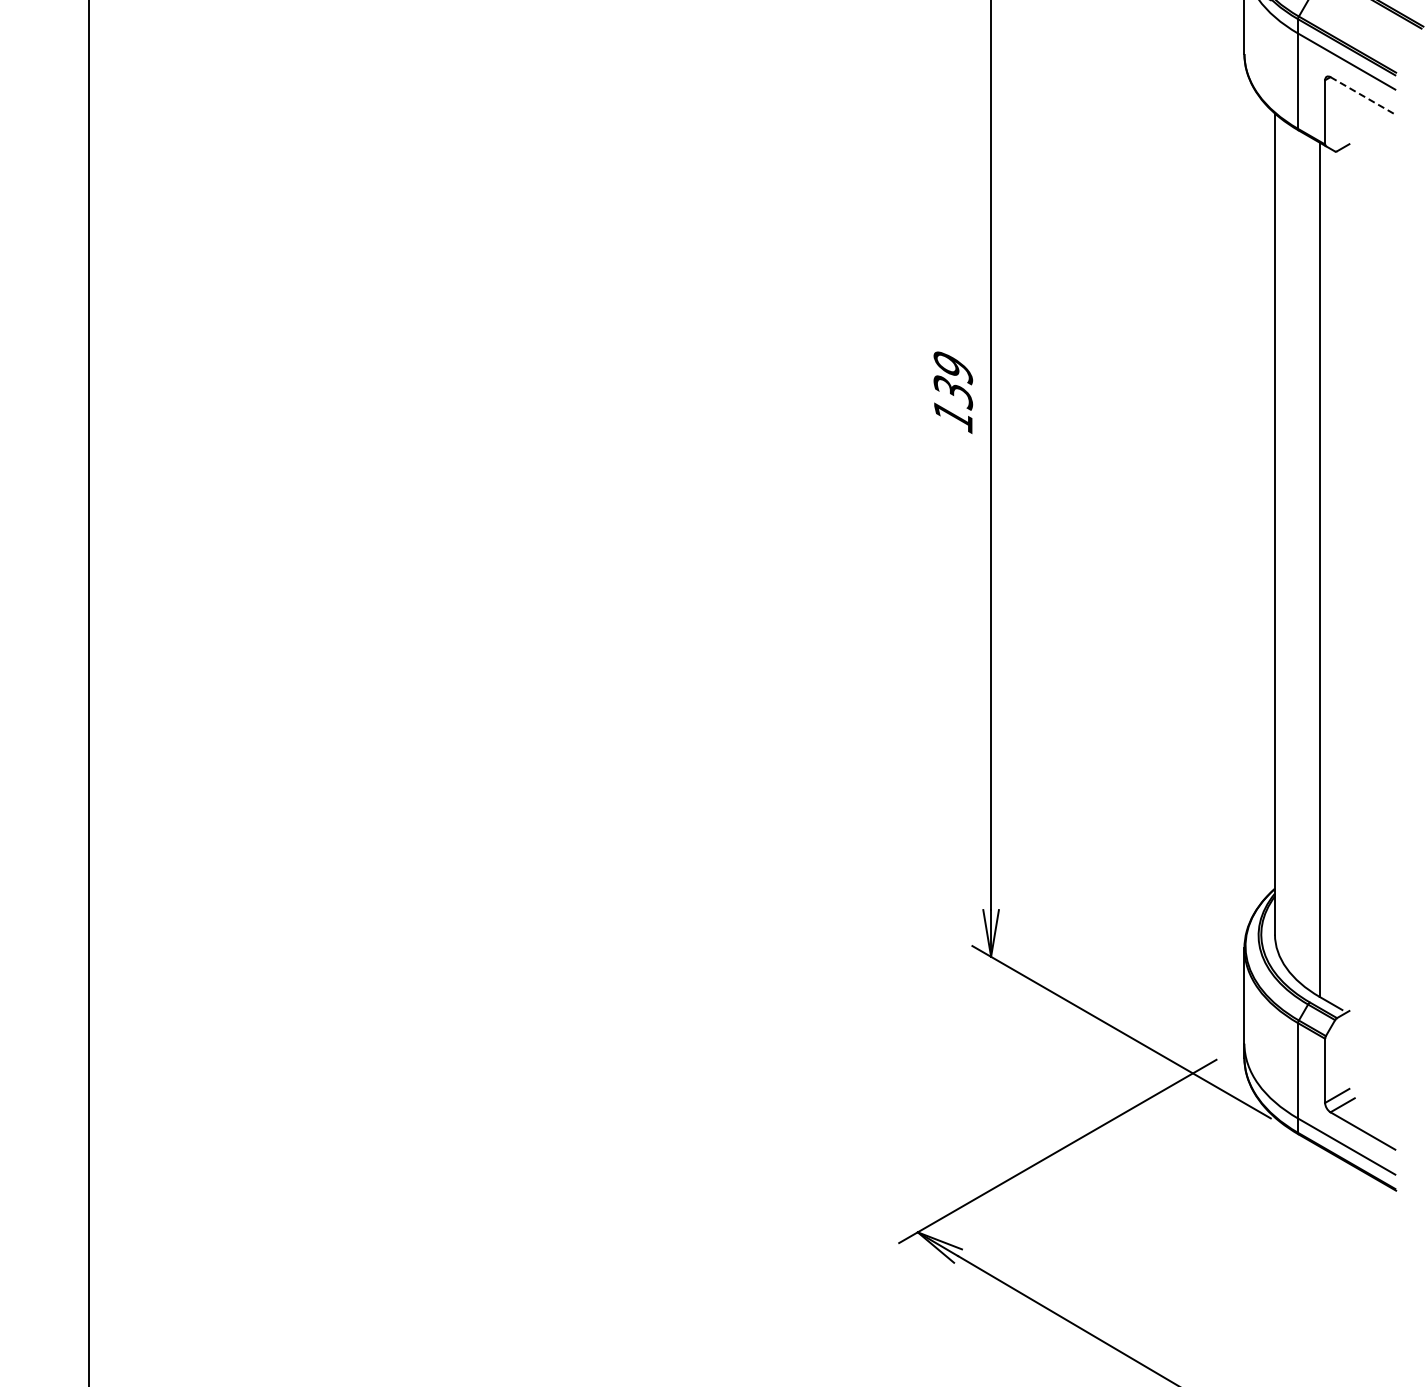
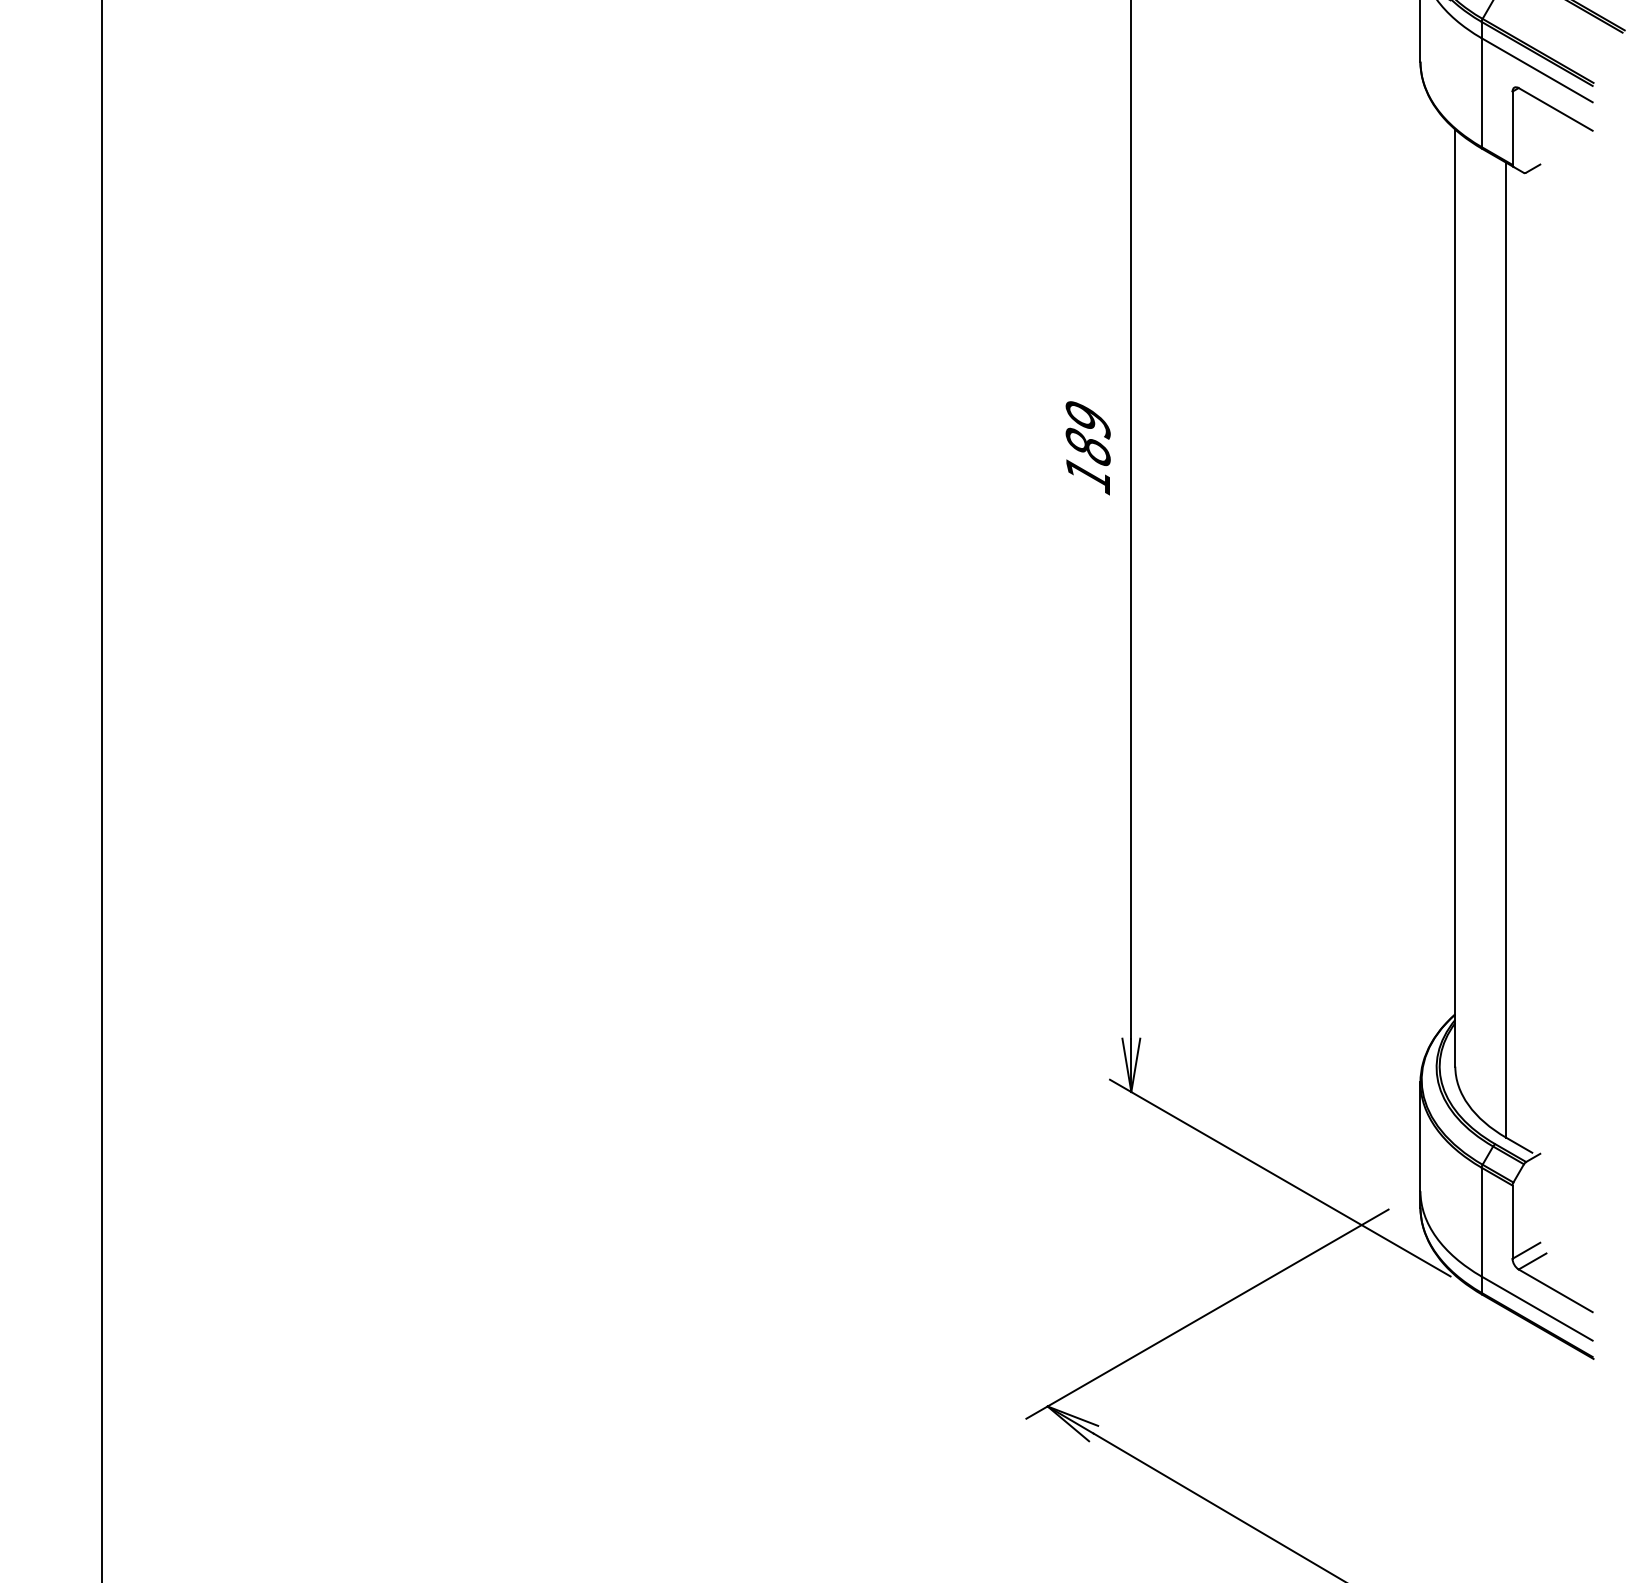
line: (1363, 96) -> (1556, 110), dashed -> solid
text: (953, 392) -> (1088, 447), 139 -> 189

